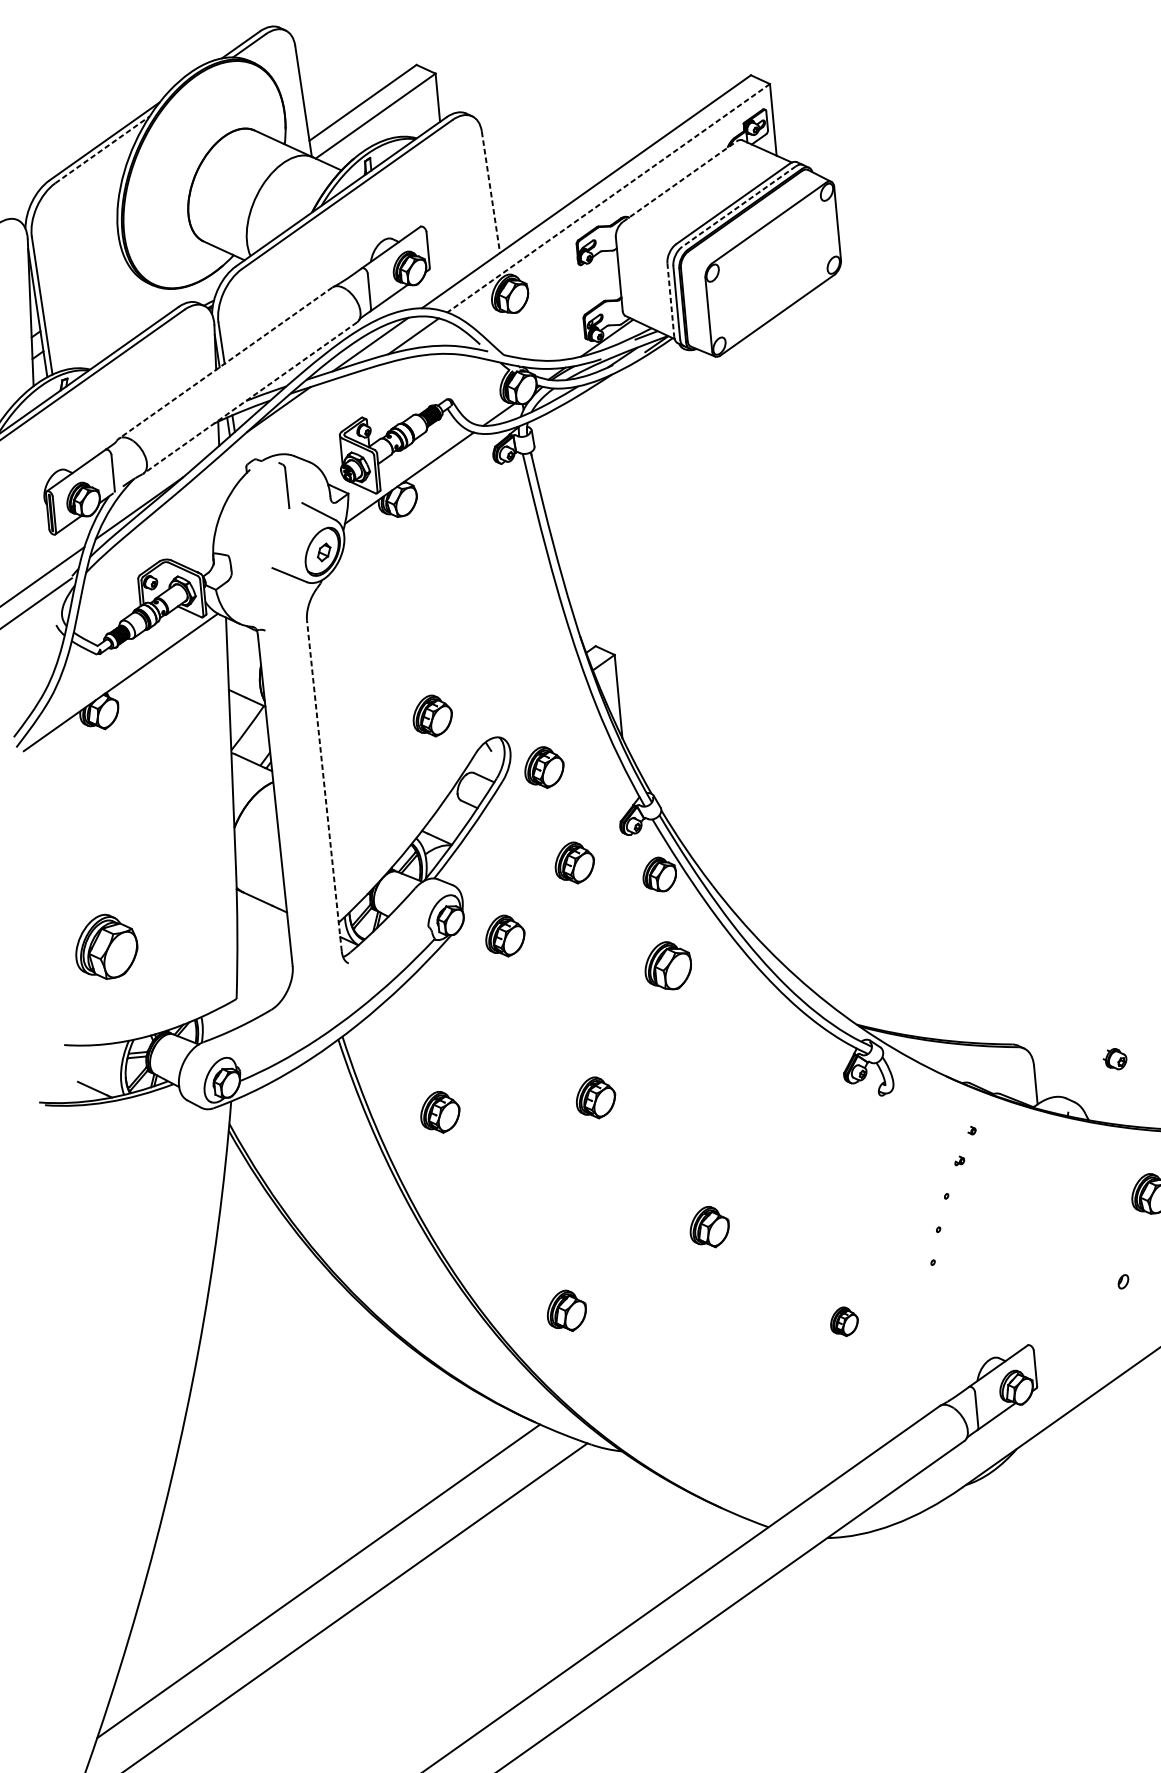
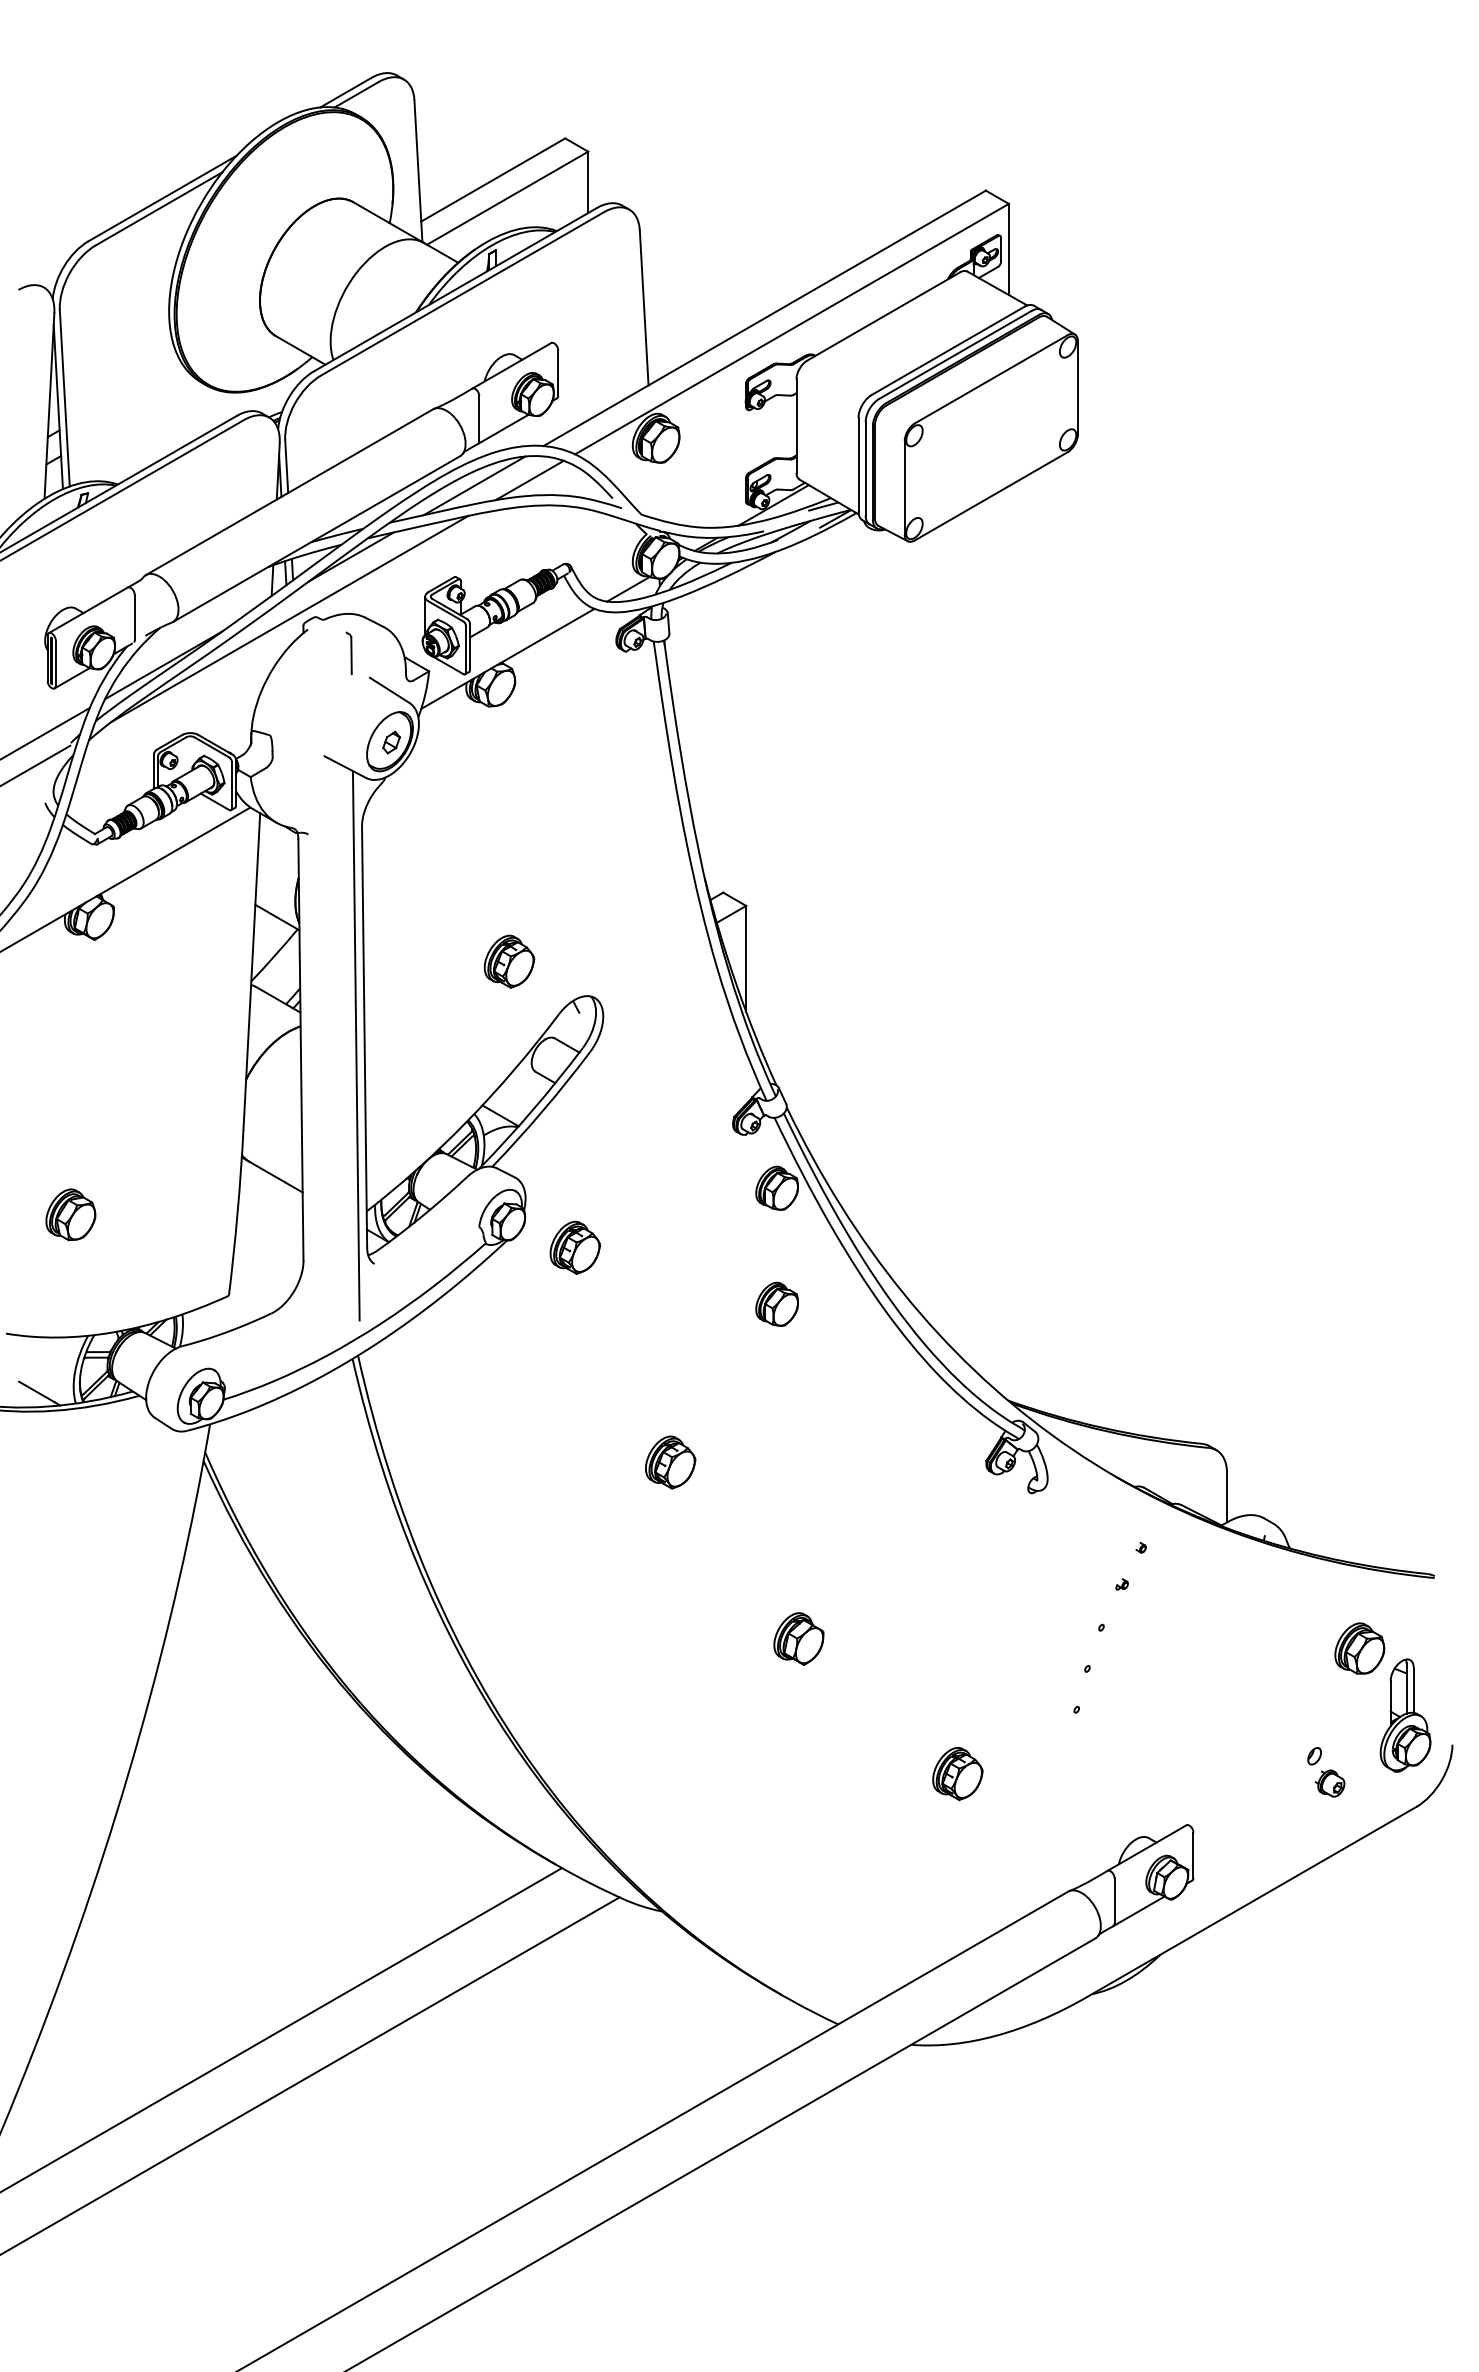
line: (102, 149) -> (159, 208), dashed -> solid
line: (680, 181) -> (884, 316), dashed -> solid
line: (491, 192) -> (644, 307), dashed -> solid
line: (608, 198) -> (791, 329), dashed -> solid
line: (738, 207) -> (954, 355), dashed -> solid
line: (670, 299) -> (858, 464), dashed -> solid
line: (225, 363) -> (289, 492), dashed -> solid
line: (250, 398) -> (316, 539), dashed -> solid
line: (234, 462) -> (289, 618), added
part: (283, 484) -> (348, 652), size x0.71
part: (543, 767) -> (643, 1039), removed
line: (324, 785) -> (364, 1036), dashed -> solid
line: (317, 793) -> (355, 1045), added
part: (574, 862) -> (671, 1163), removed
part: (106, 946) -> (70, 1214), size x0.62
part: (667, 965) -> (776, 1303), size x0.71
part: (1114, 1059) -> (1329, 1783), moved
part: (440, 1112) -> (472, 1462), removed
part: (566, 1310) -> (608, 1727), removed
part: (844, 1322) -> (957, 1774), size x1.43

